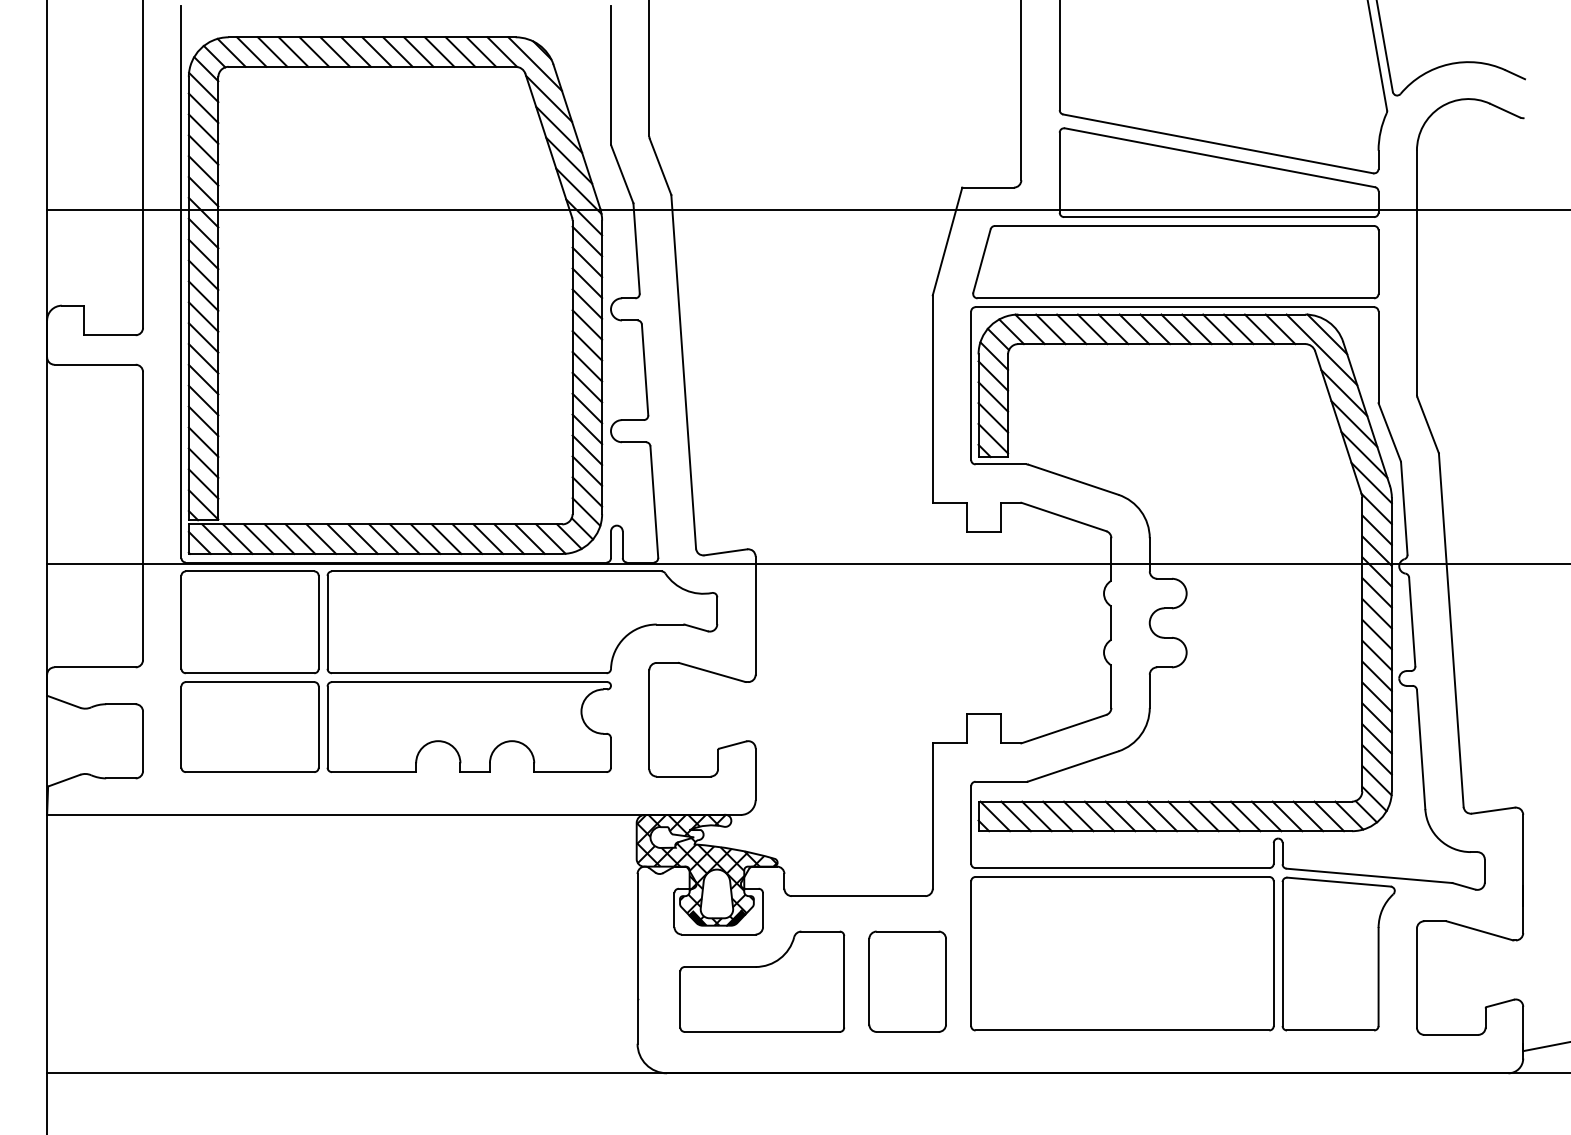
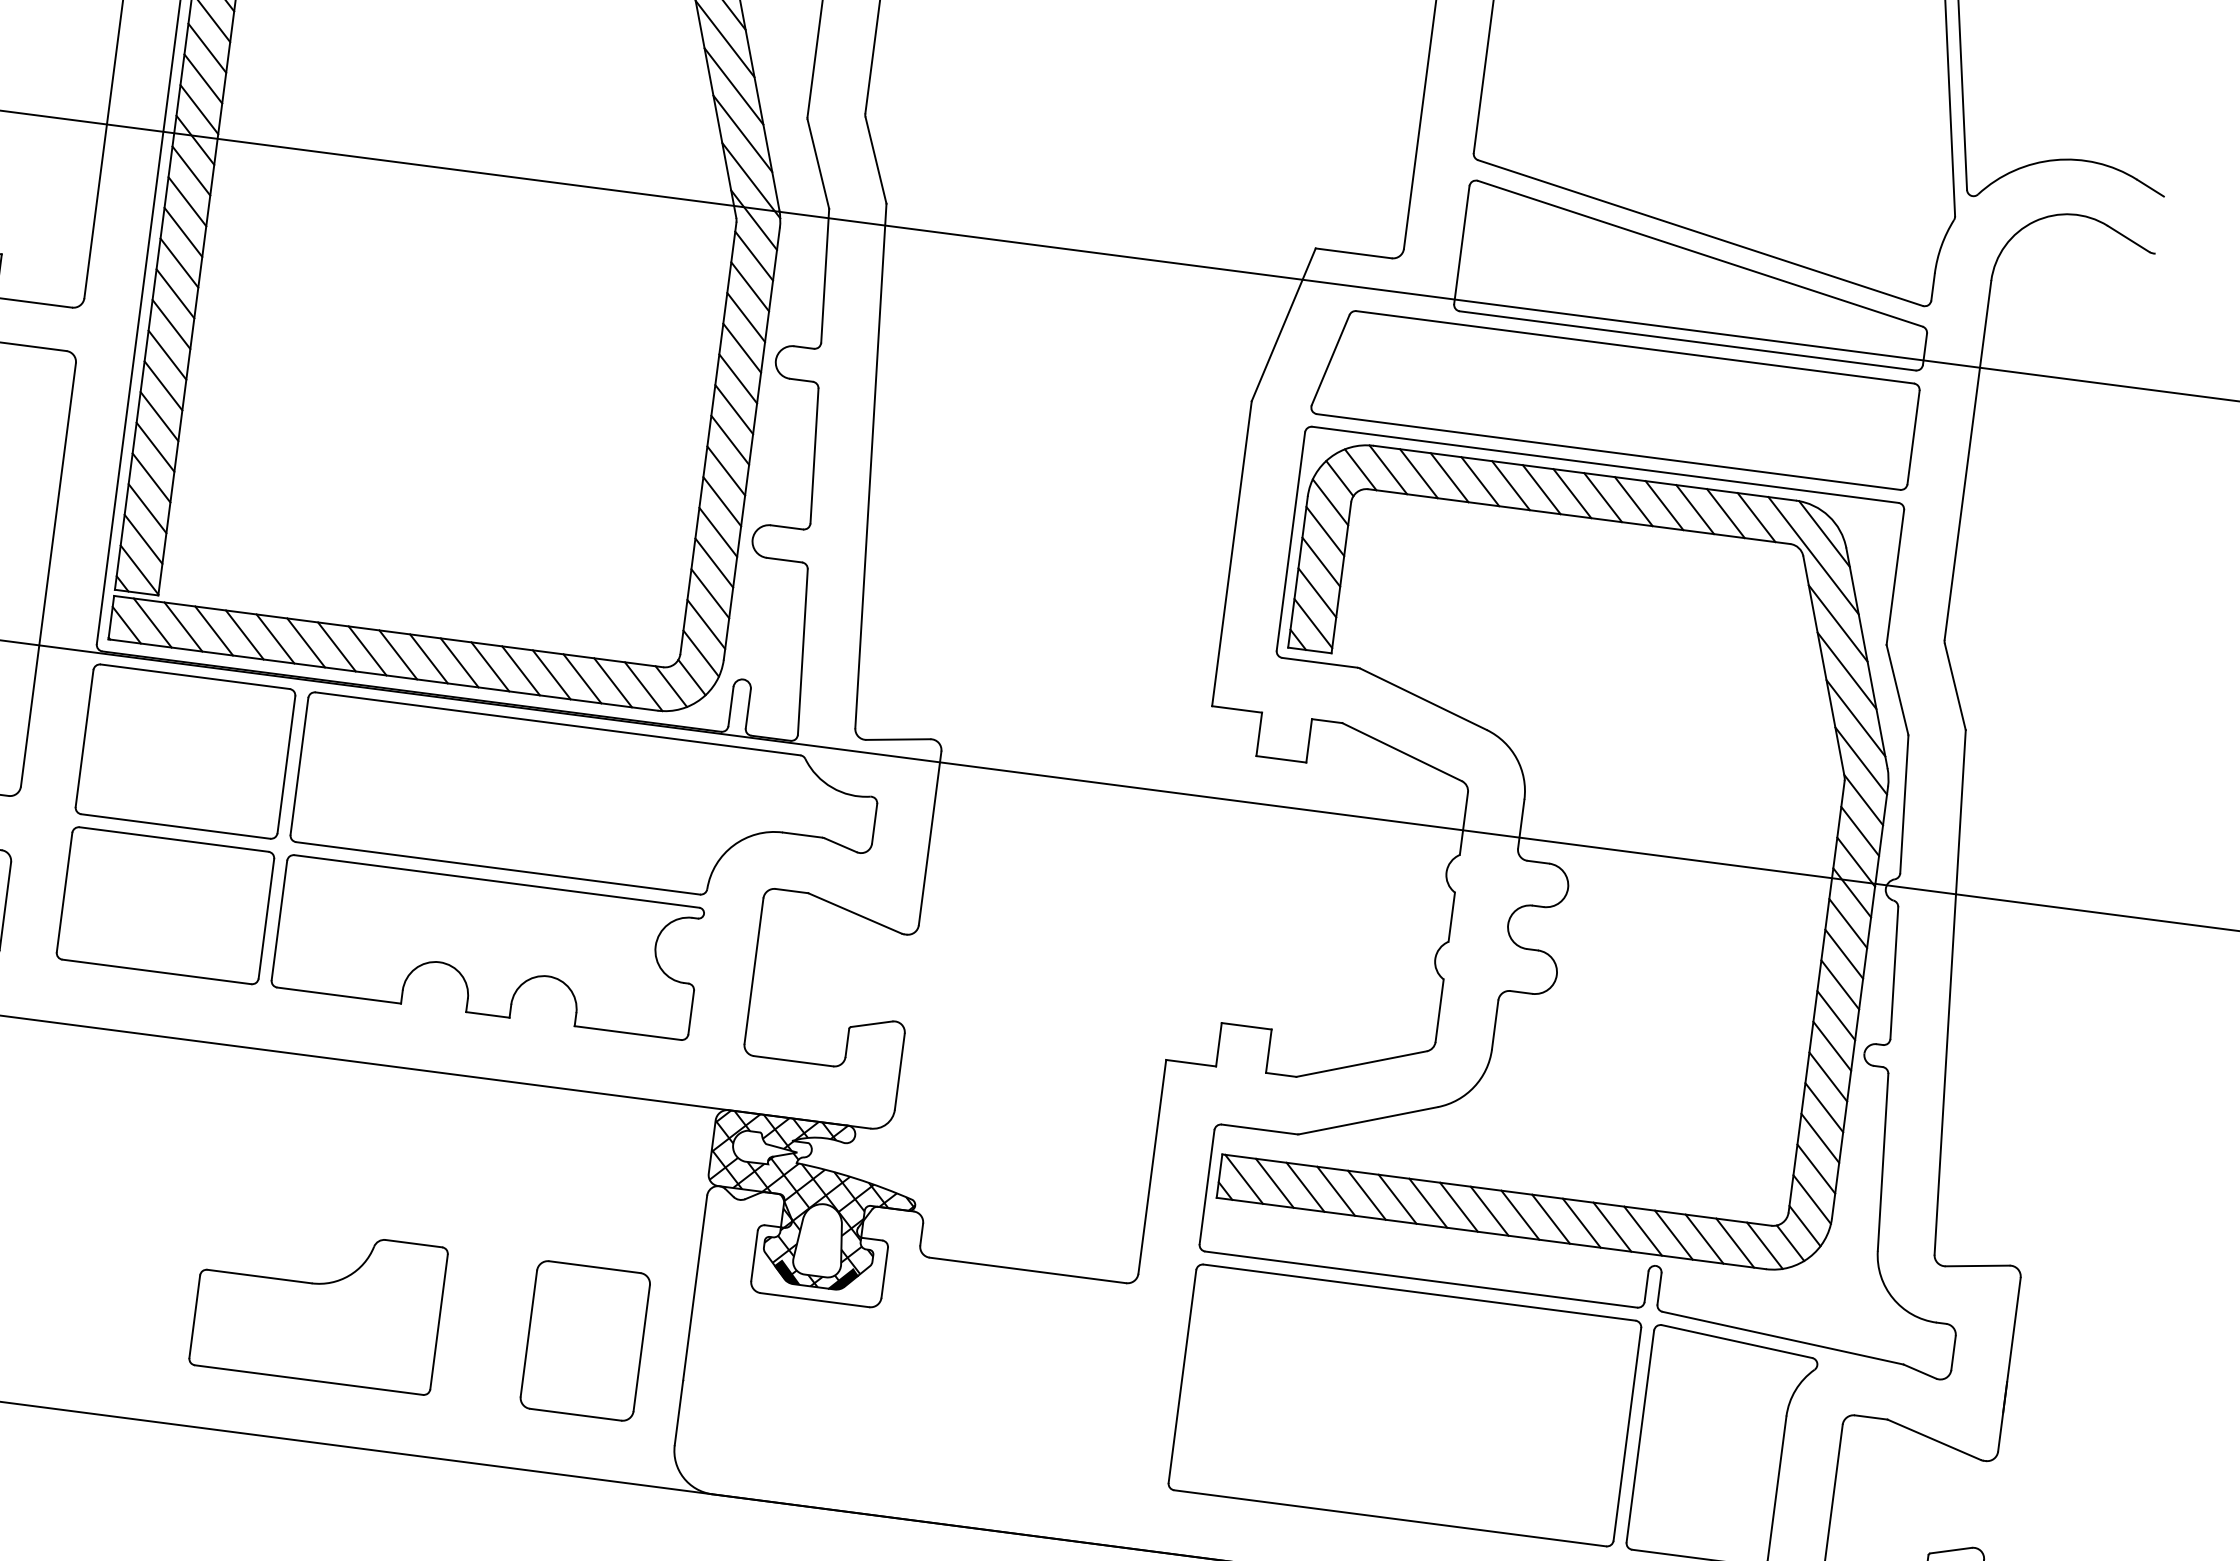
part: (762, 981) -> (318, 1305), moved
part: (907, 981) -> (585, 1340), moved

